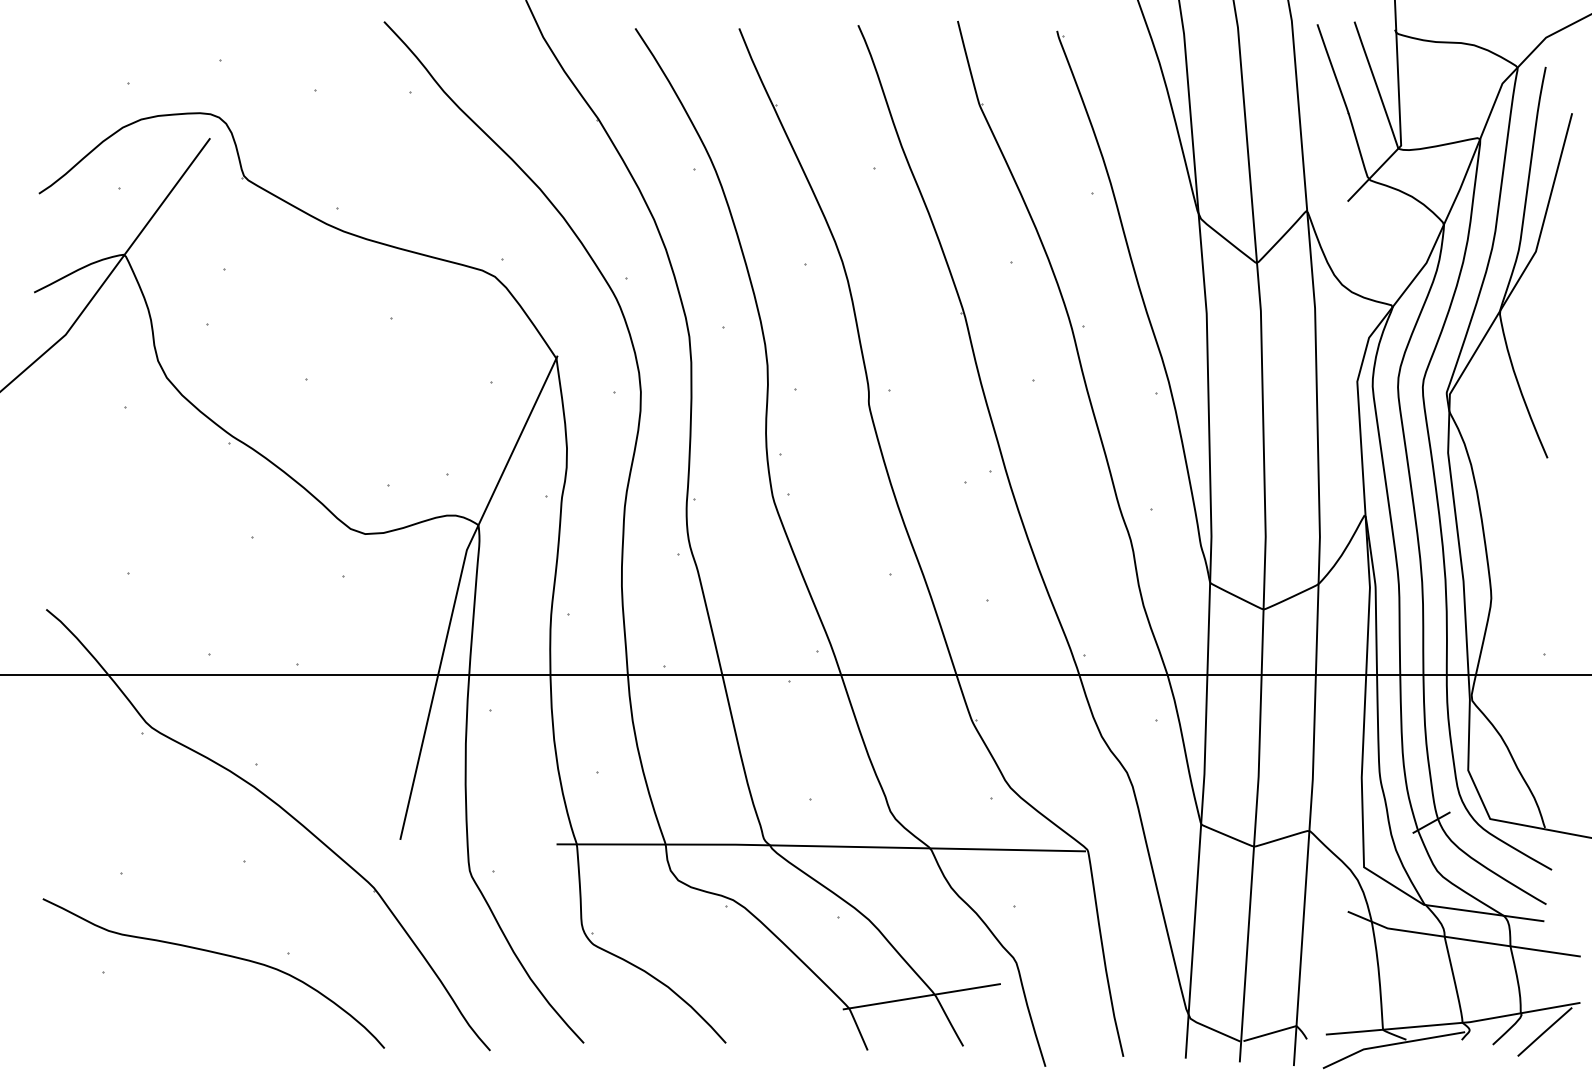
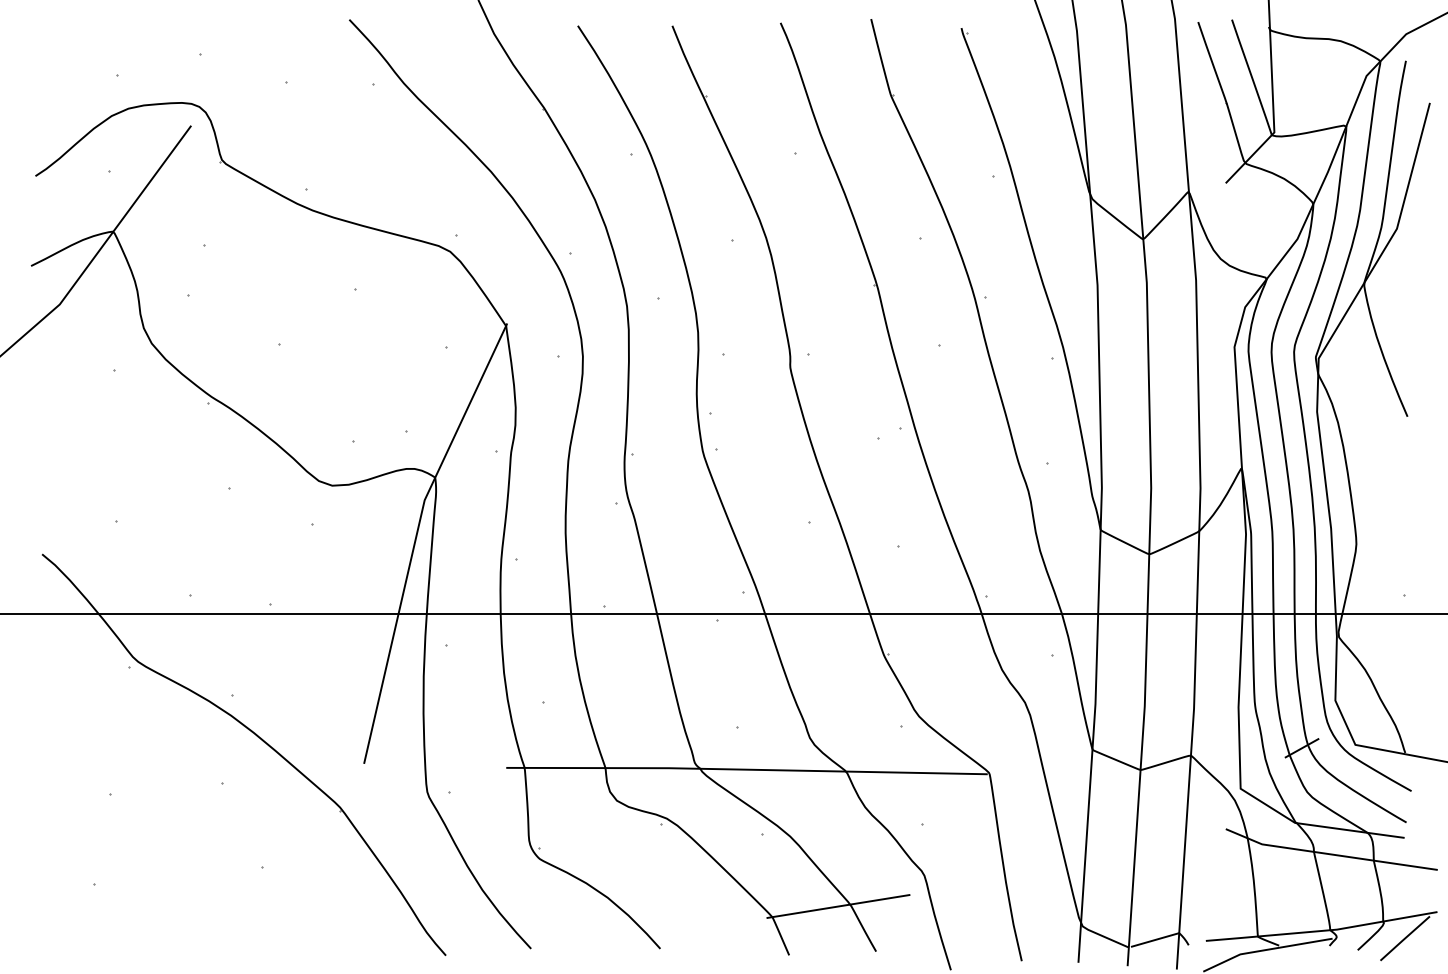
curve: (219, 954) -> (199, 868), removed

